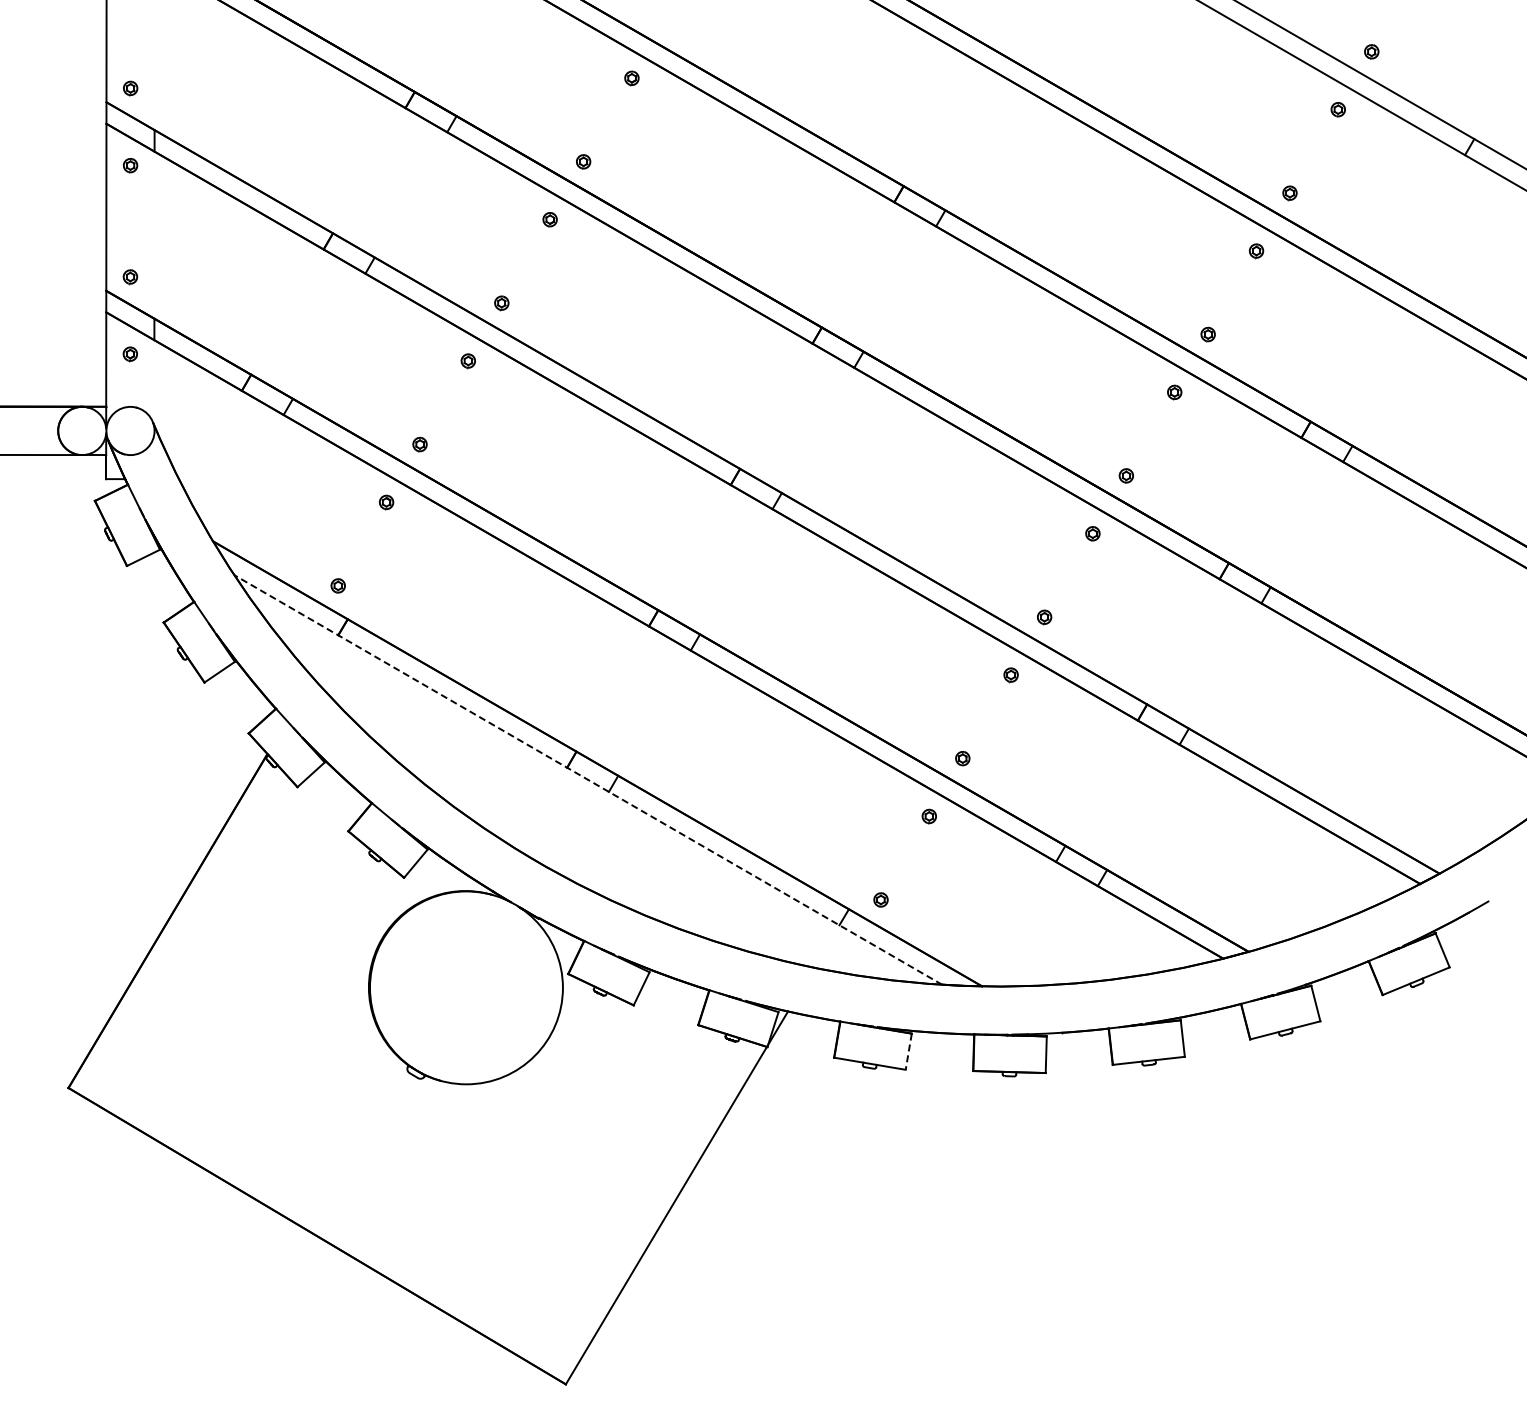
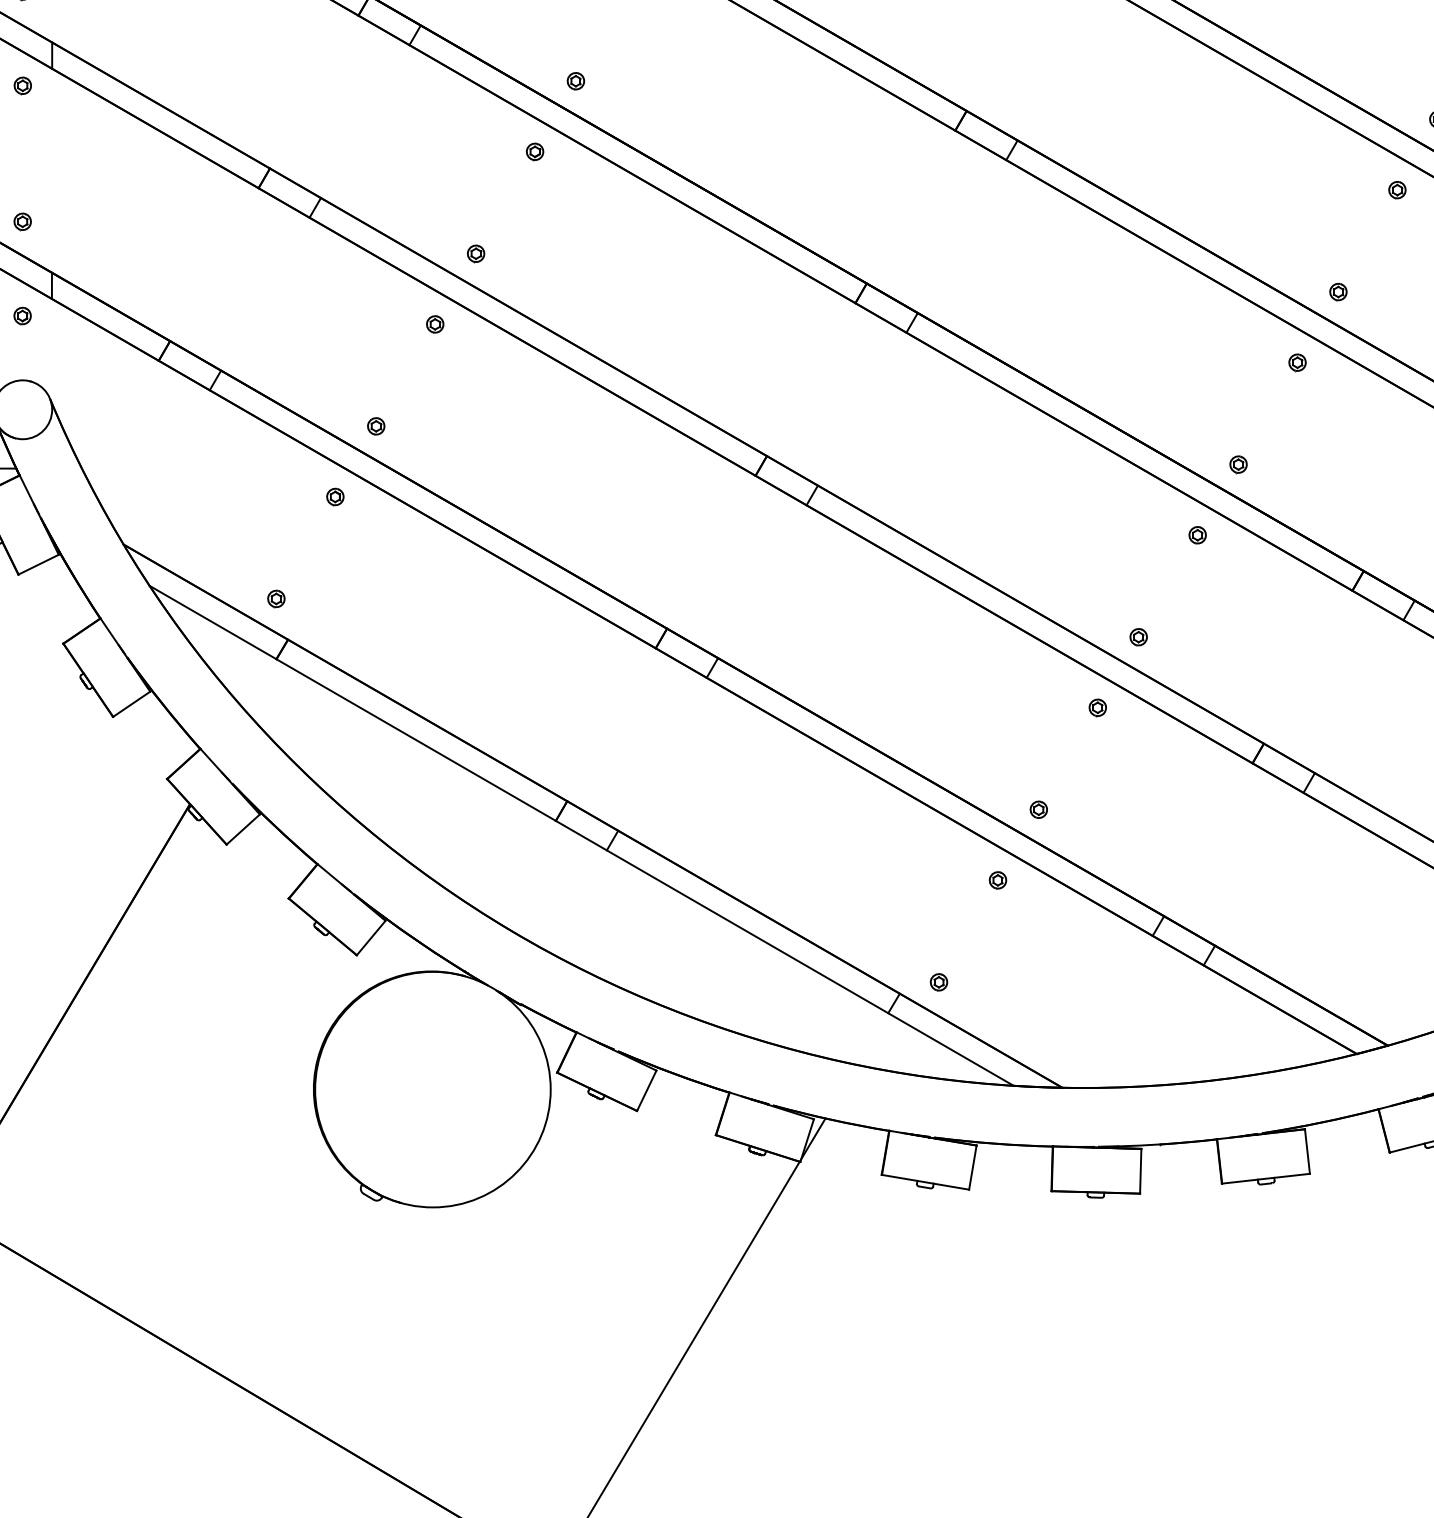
line: (588, 779) -> (581, 835), dashed -> solid
line: (908, 1052) -> (972, 1168), dashed -> solid

